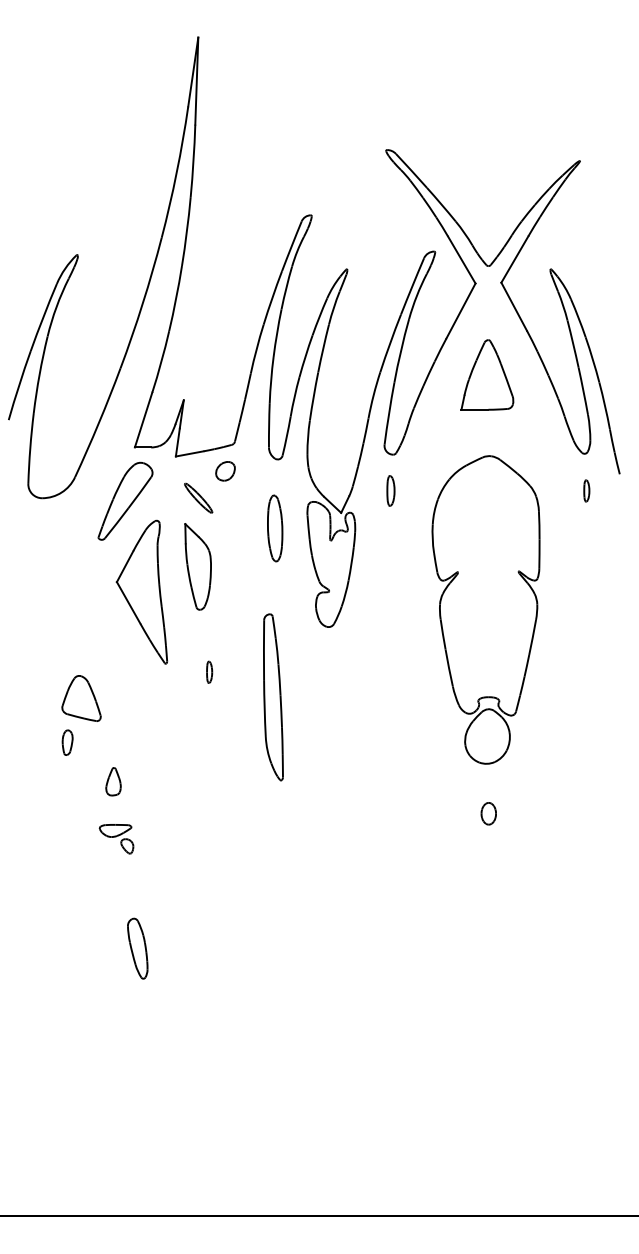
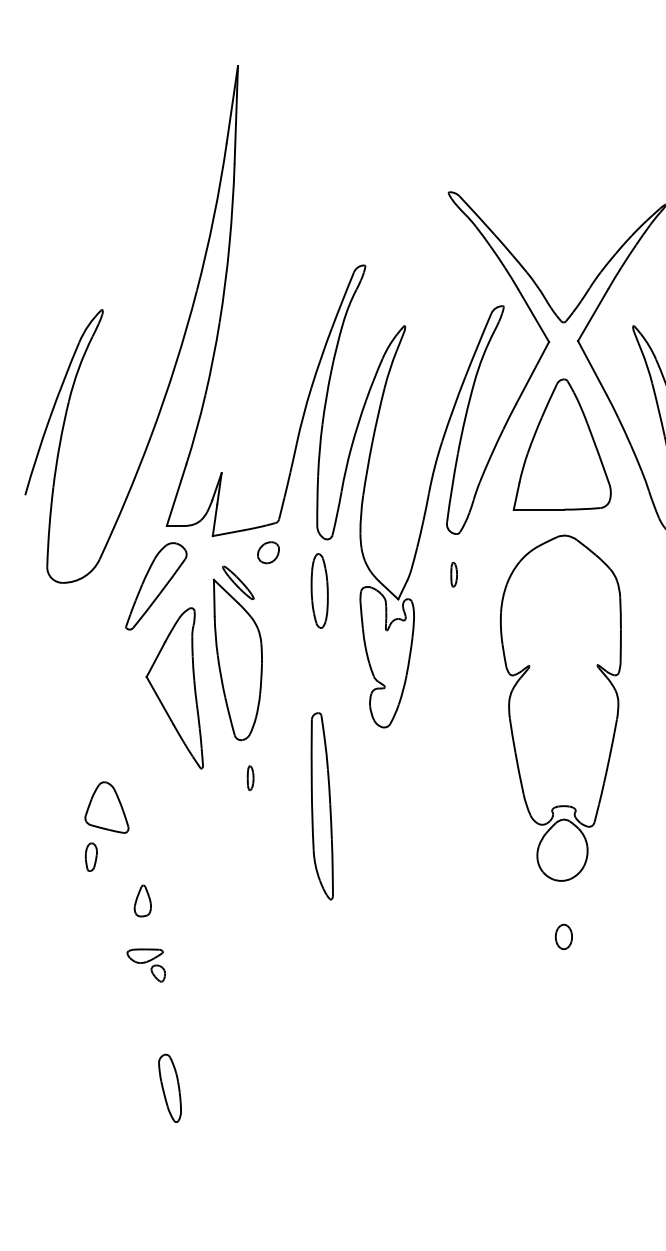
part: (487, 374) -> (562, 444), size x1.67
part: (390, 490) -> (453, 574), size x0.71
part: (275, 528) -> (320, 591), moved
part: (197, 566) -> (237, 659), size x1.67

